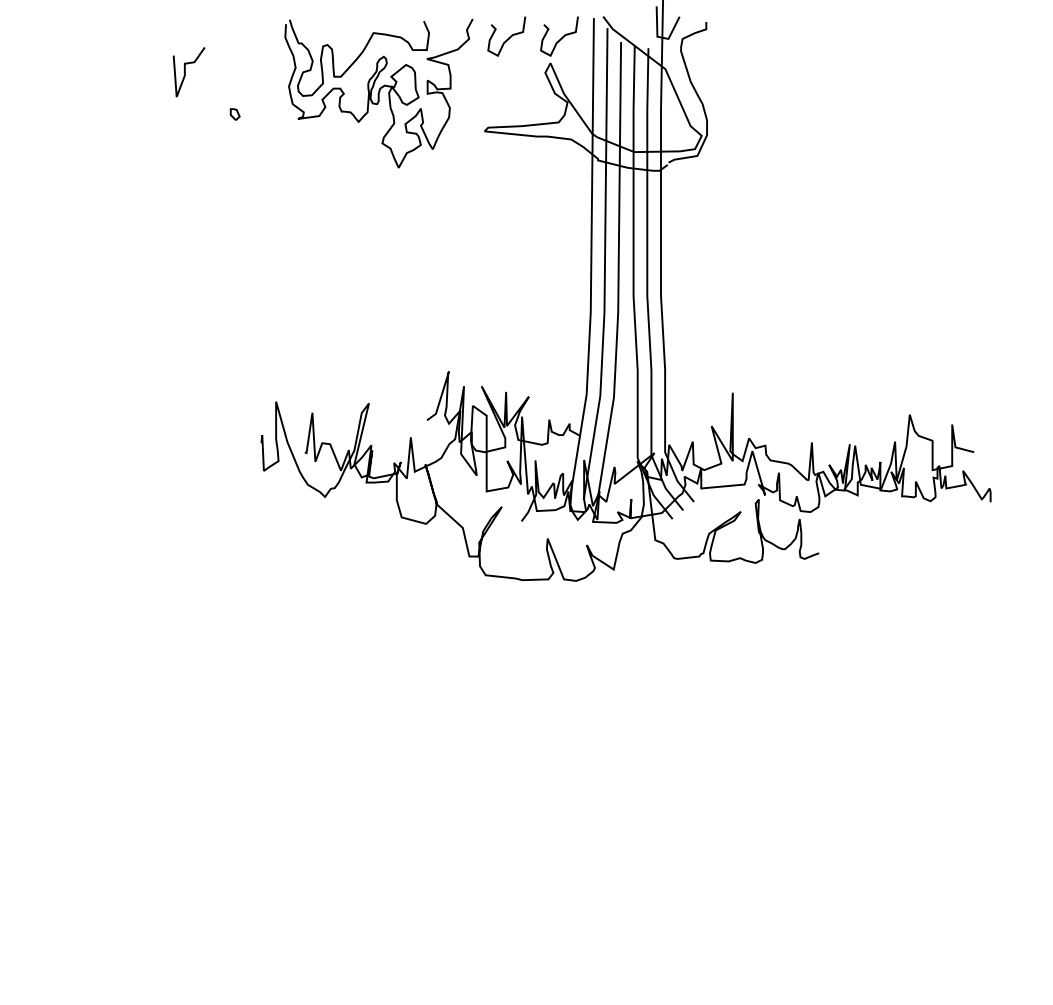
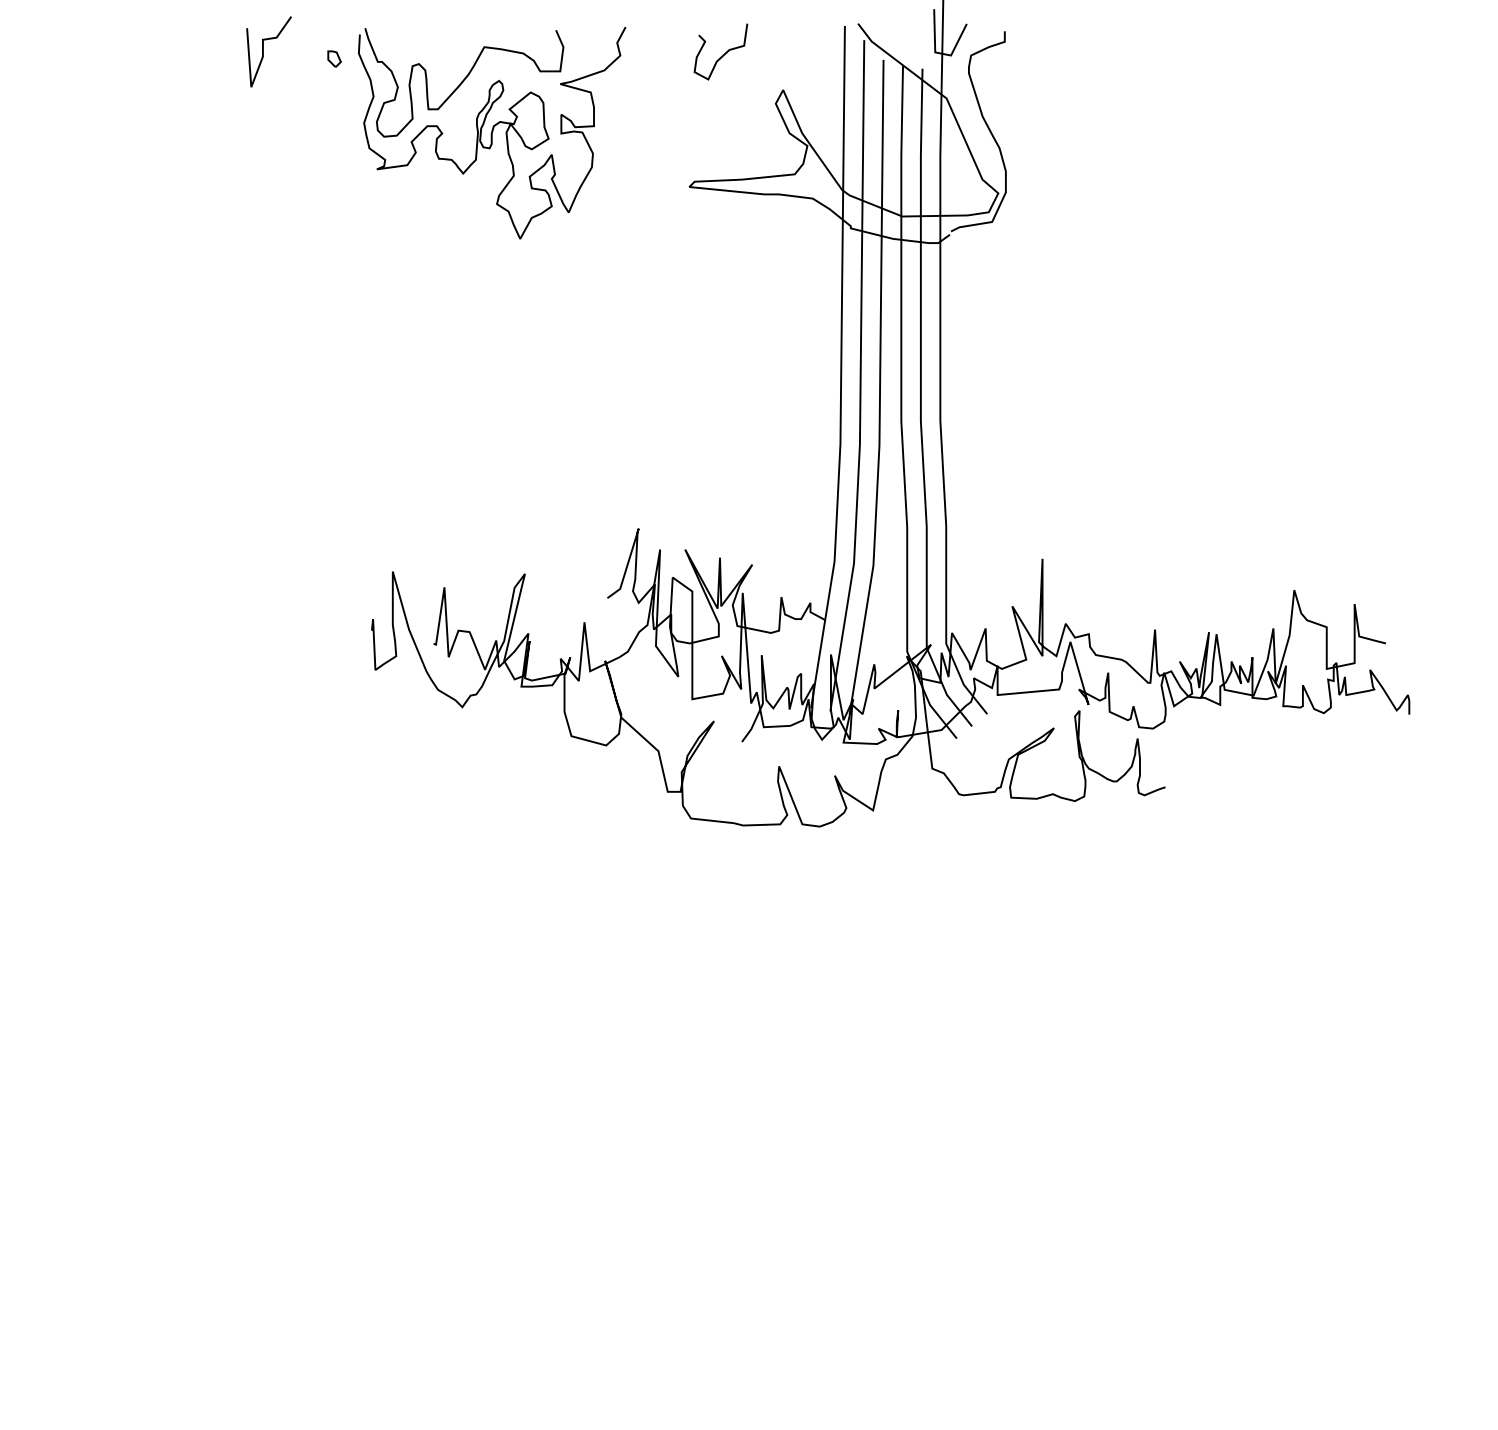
curve: (561, 38) -> (798, 54), removed
curve: (185, 71) -> (263, 51), moved
part: (379, 93) -> (492, 133), moved
part: (235, 114) -> (334, 58), moved

